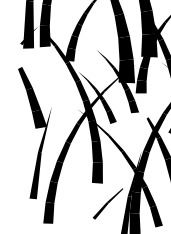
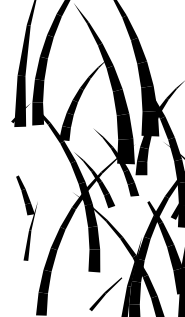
part: (34, 133) -> (26, 218), size x0.6

